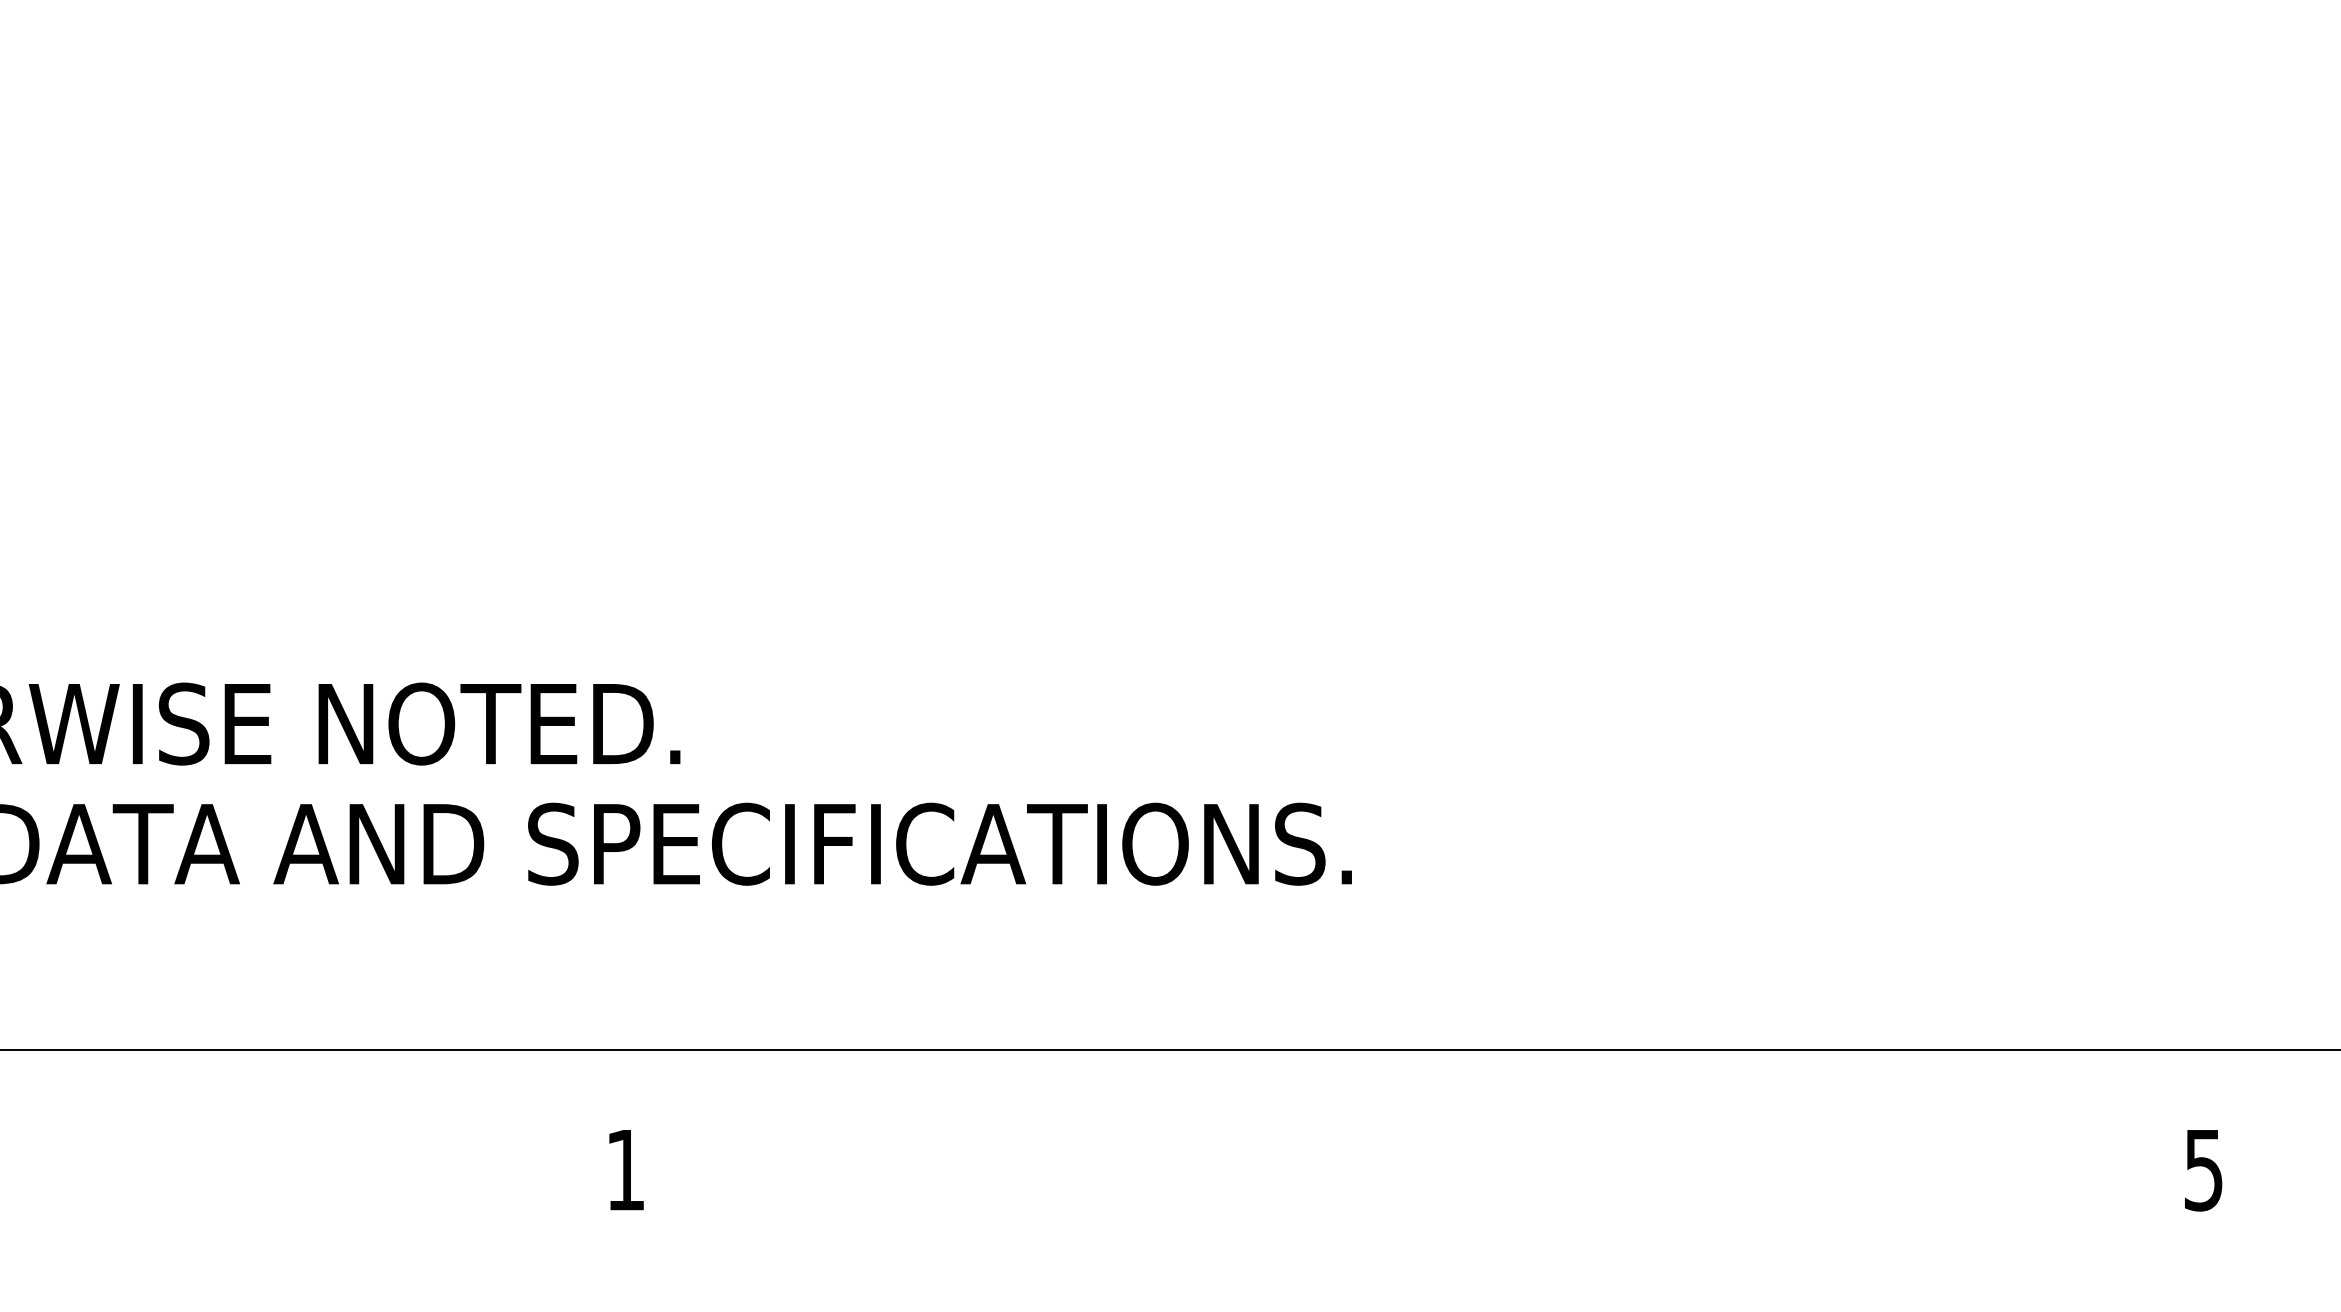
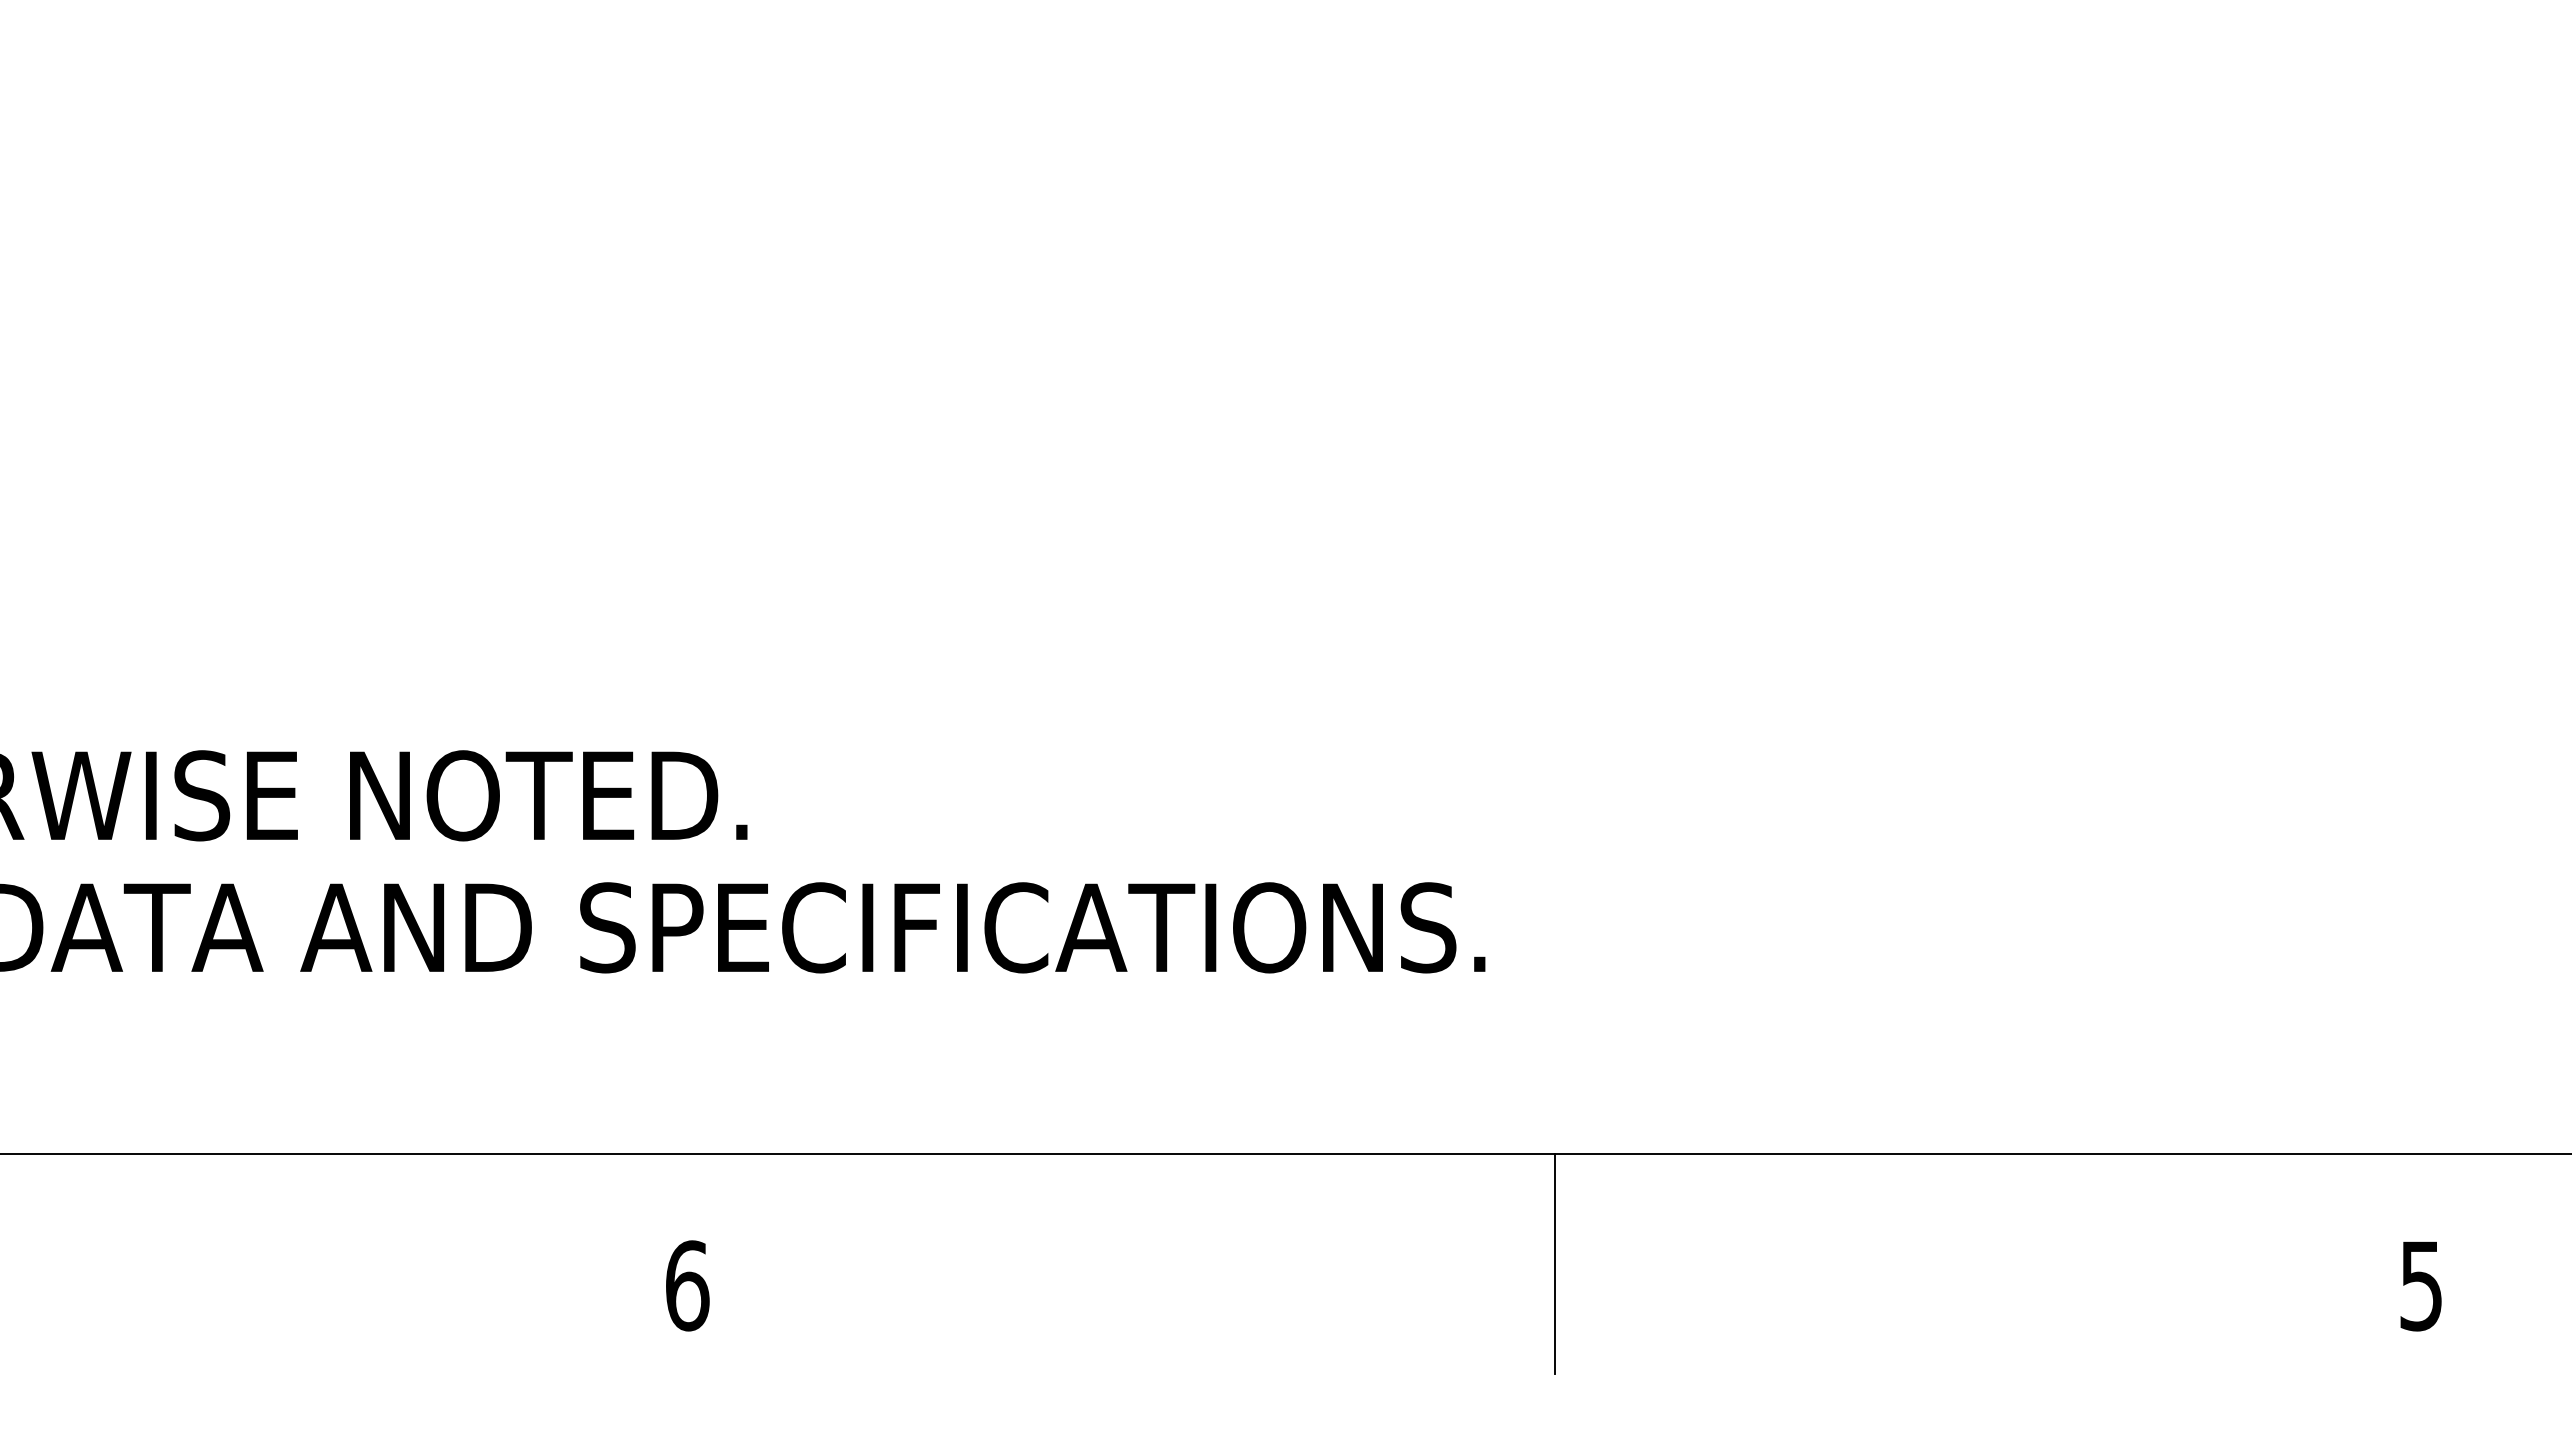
line: (1414, 1149) -> (1554, 1263), added
text: (625, 1169) -> (687, 1285), 1 -> 6

